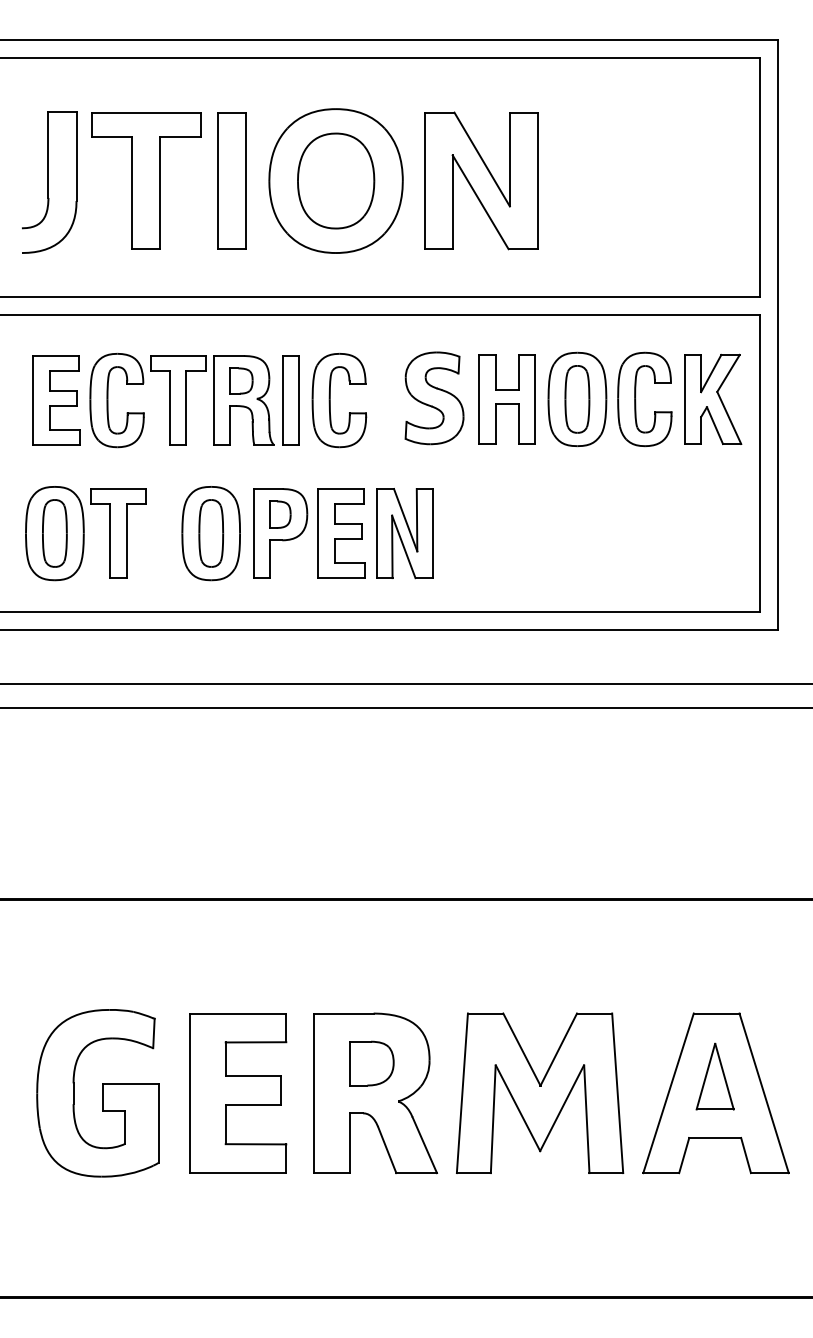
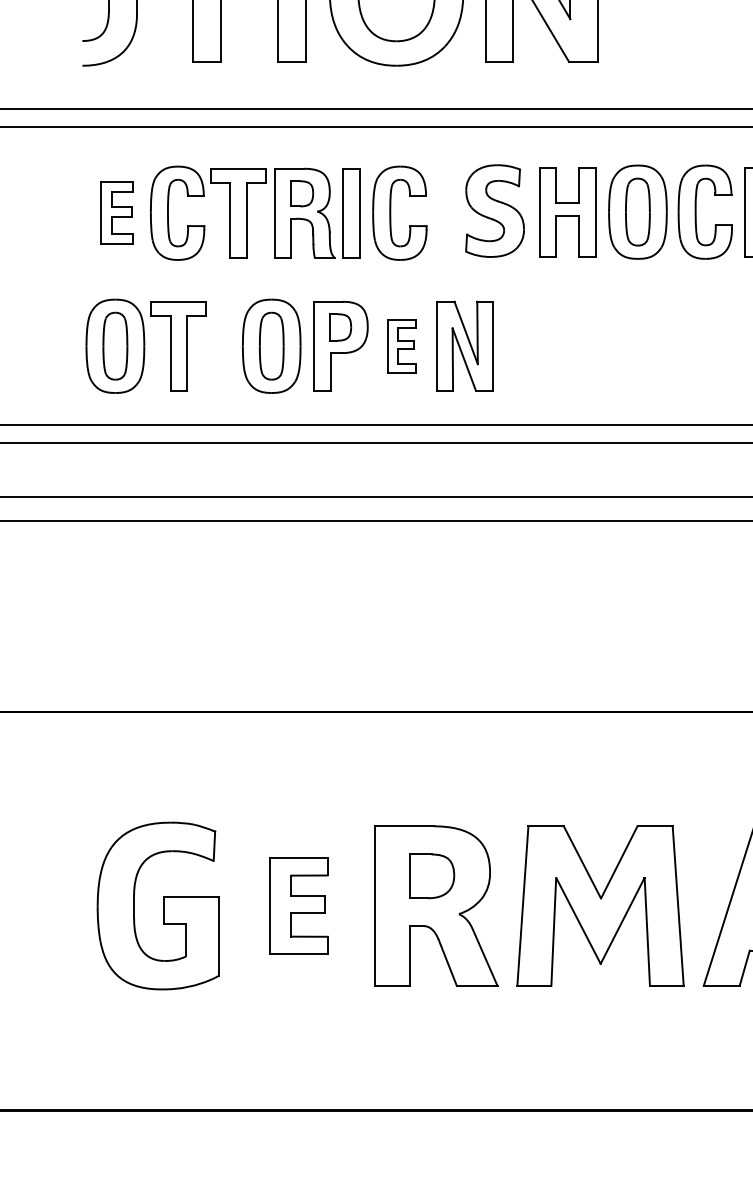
part: (56, 400) -> (117, 213), size x0.7
part: (341, 533) -> (402, 346), size x0.6
part: (238, 1093) -> (299, 906), size x0.6

